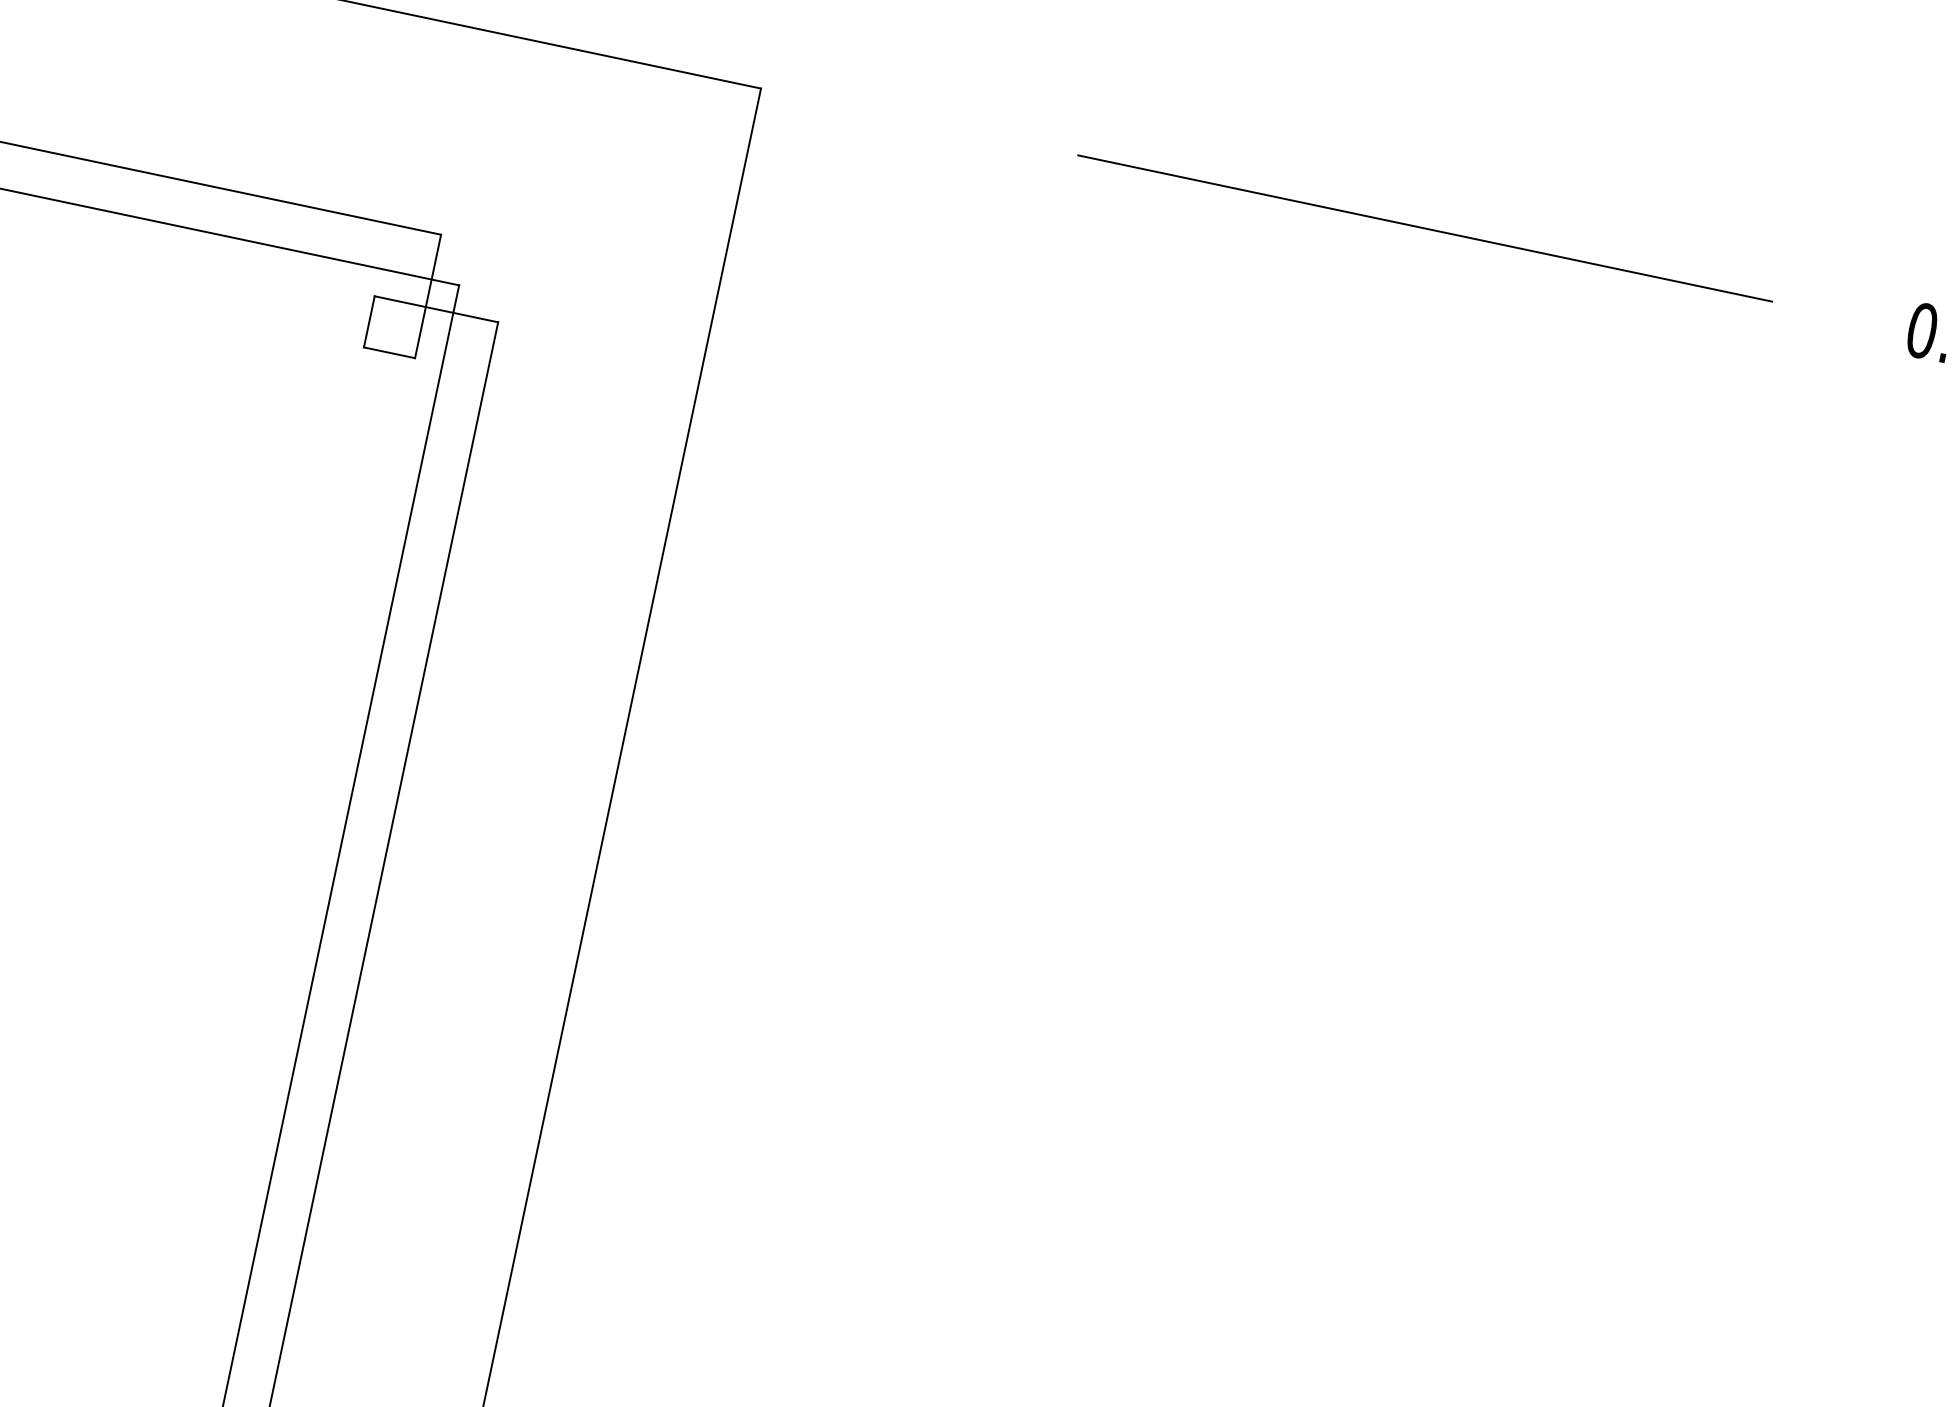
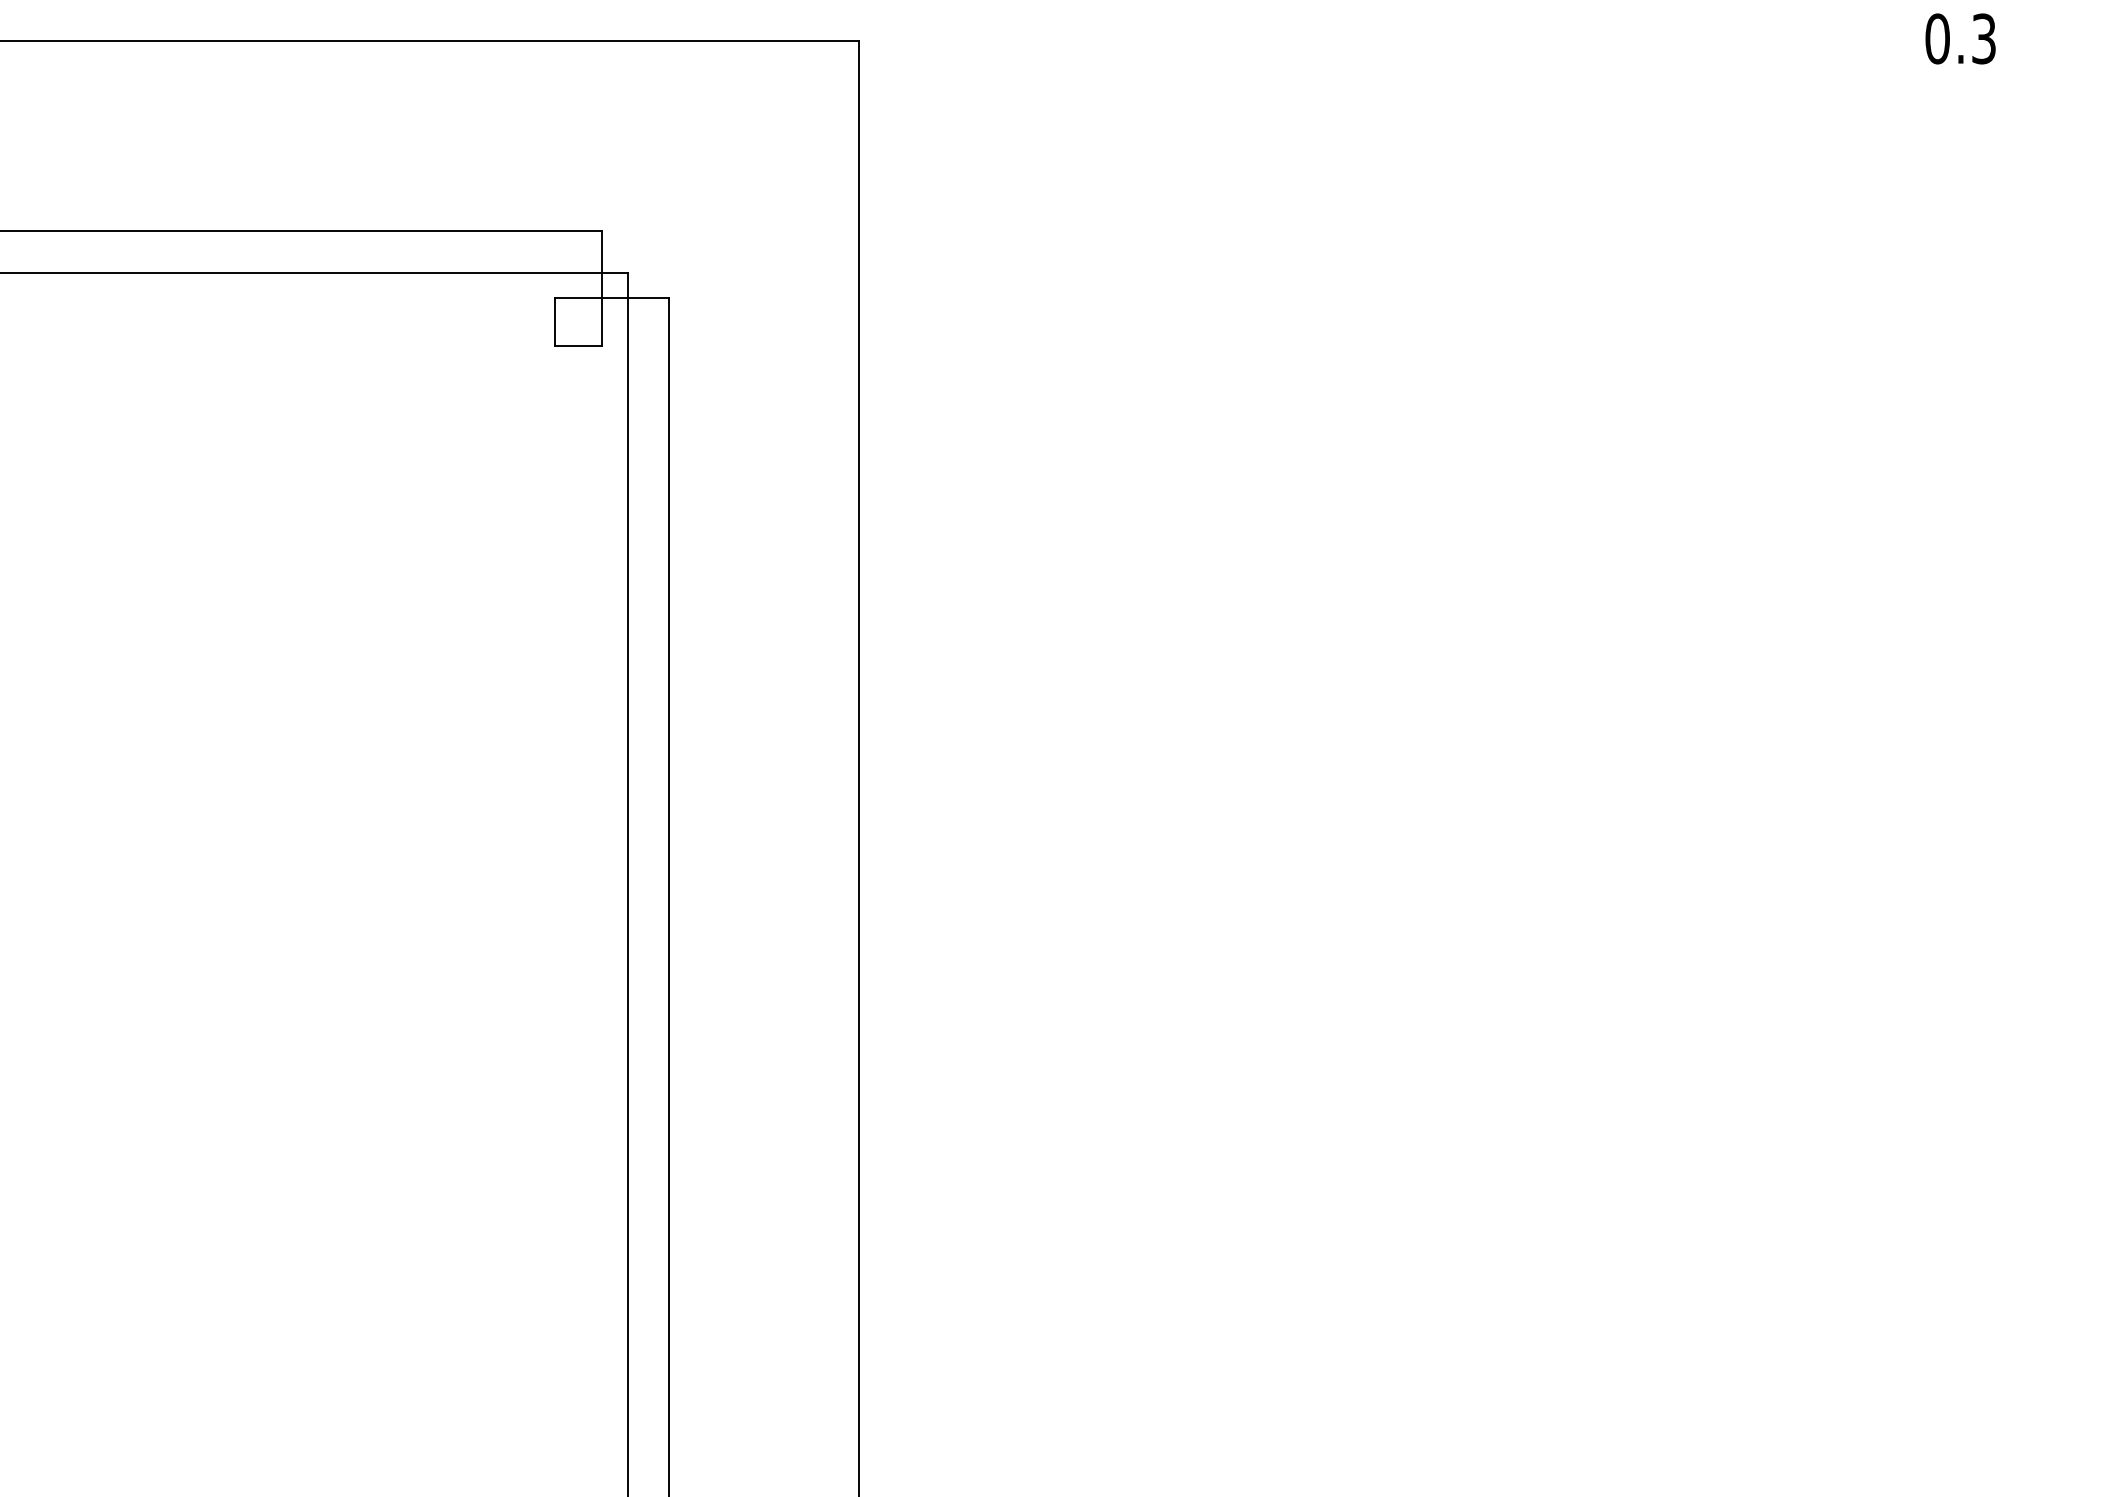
line: (1425, 227) -> (1476, 40), removed

